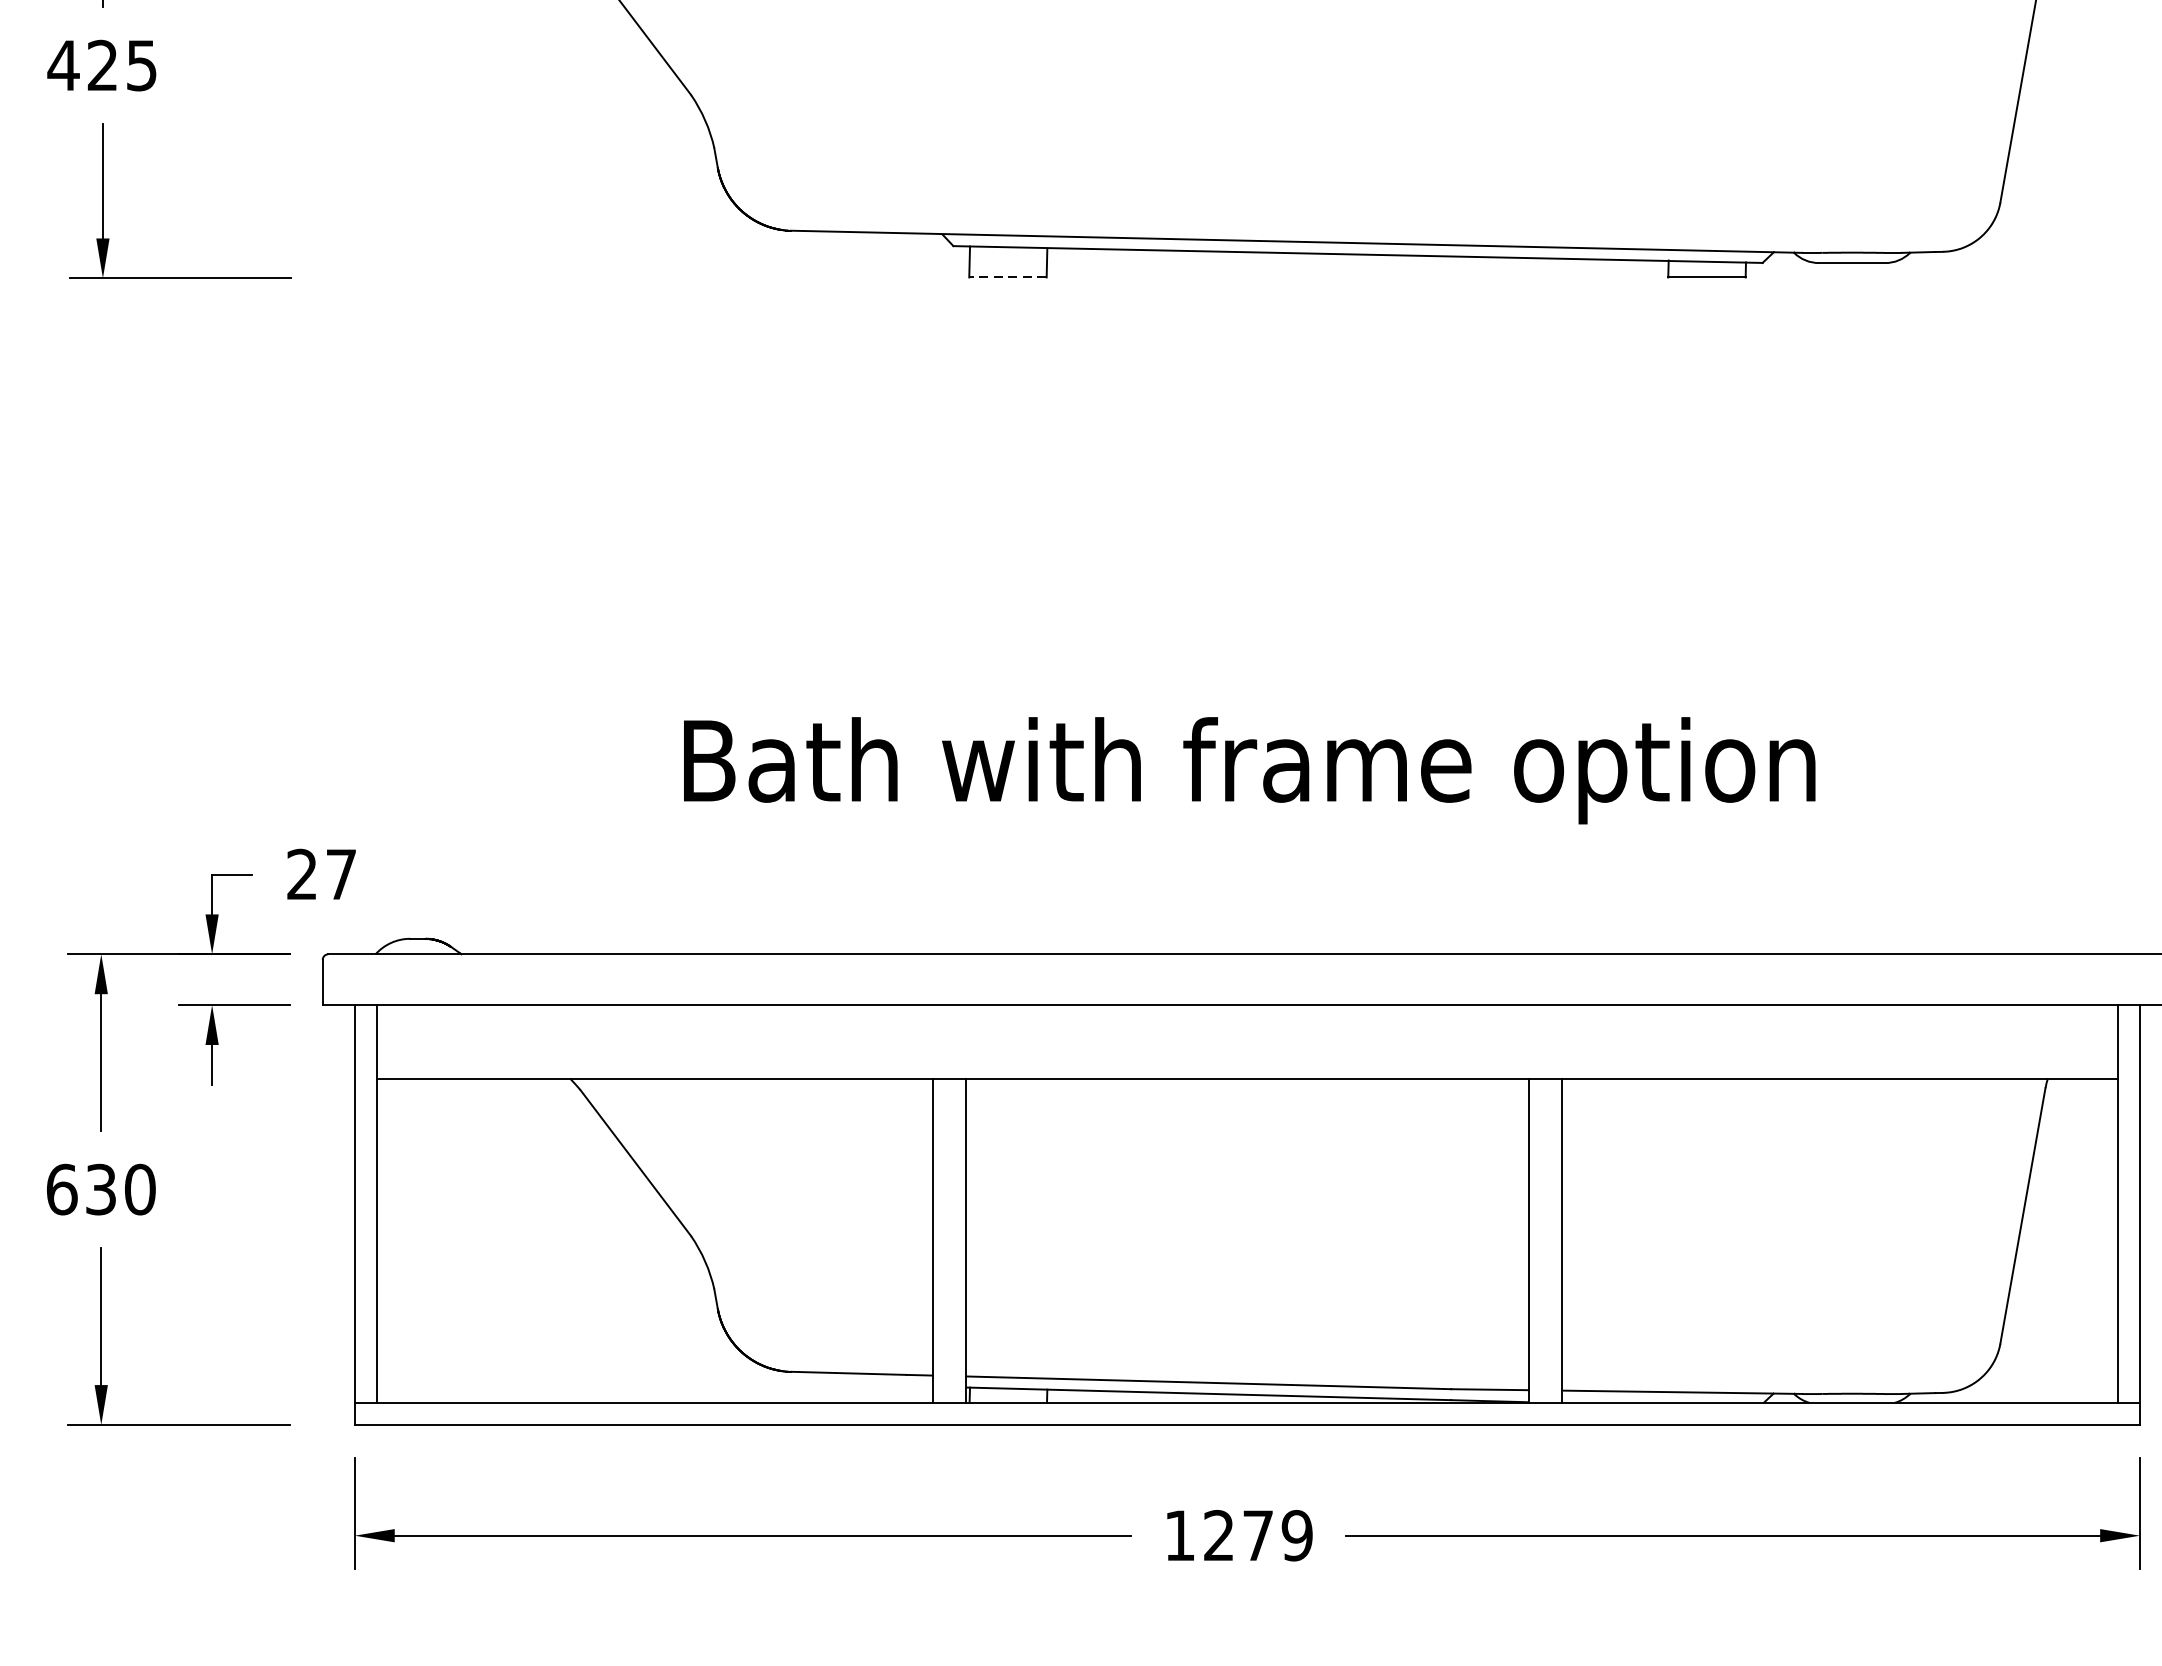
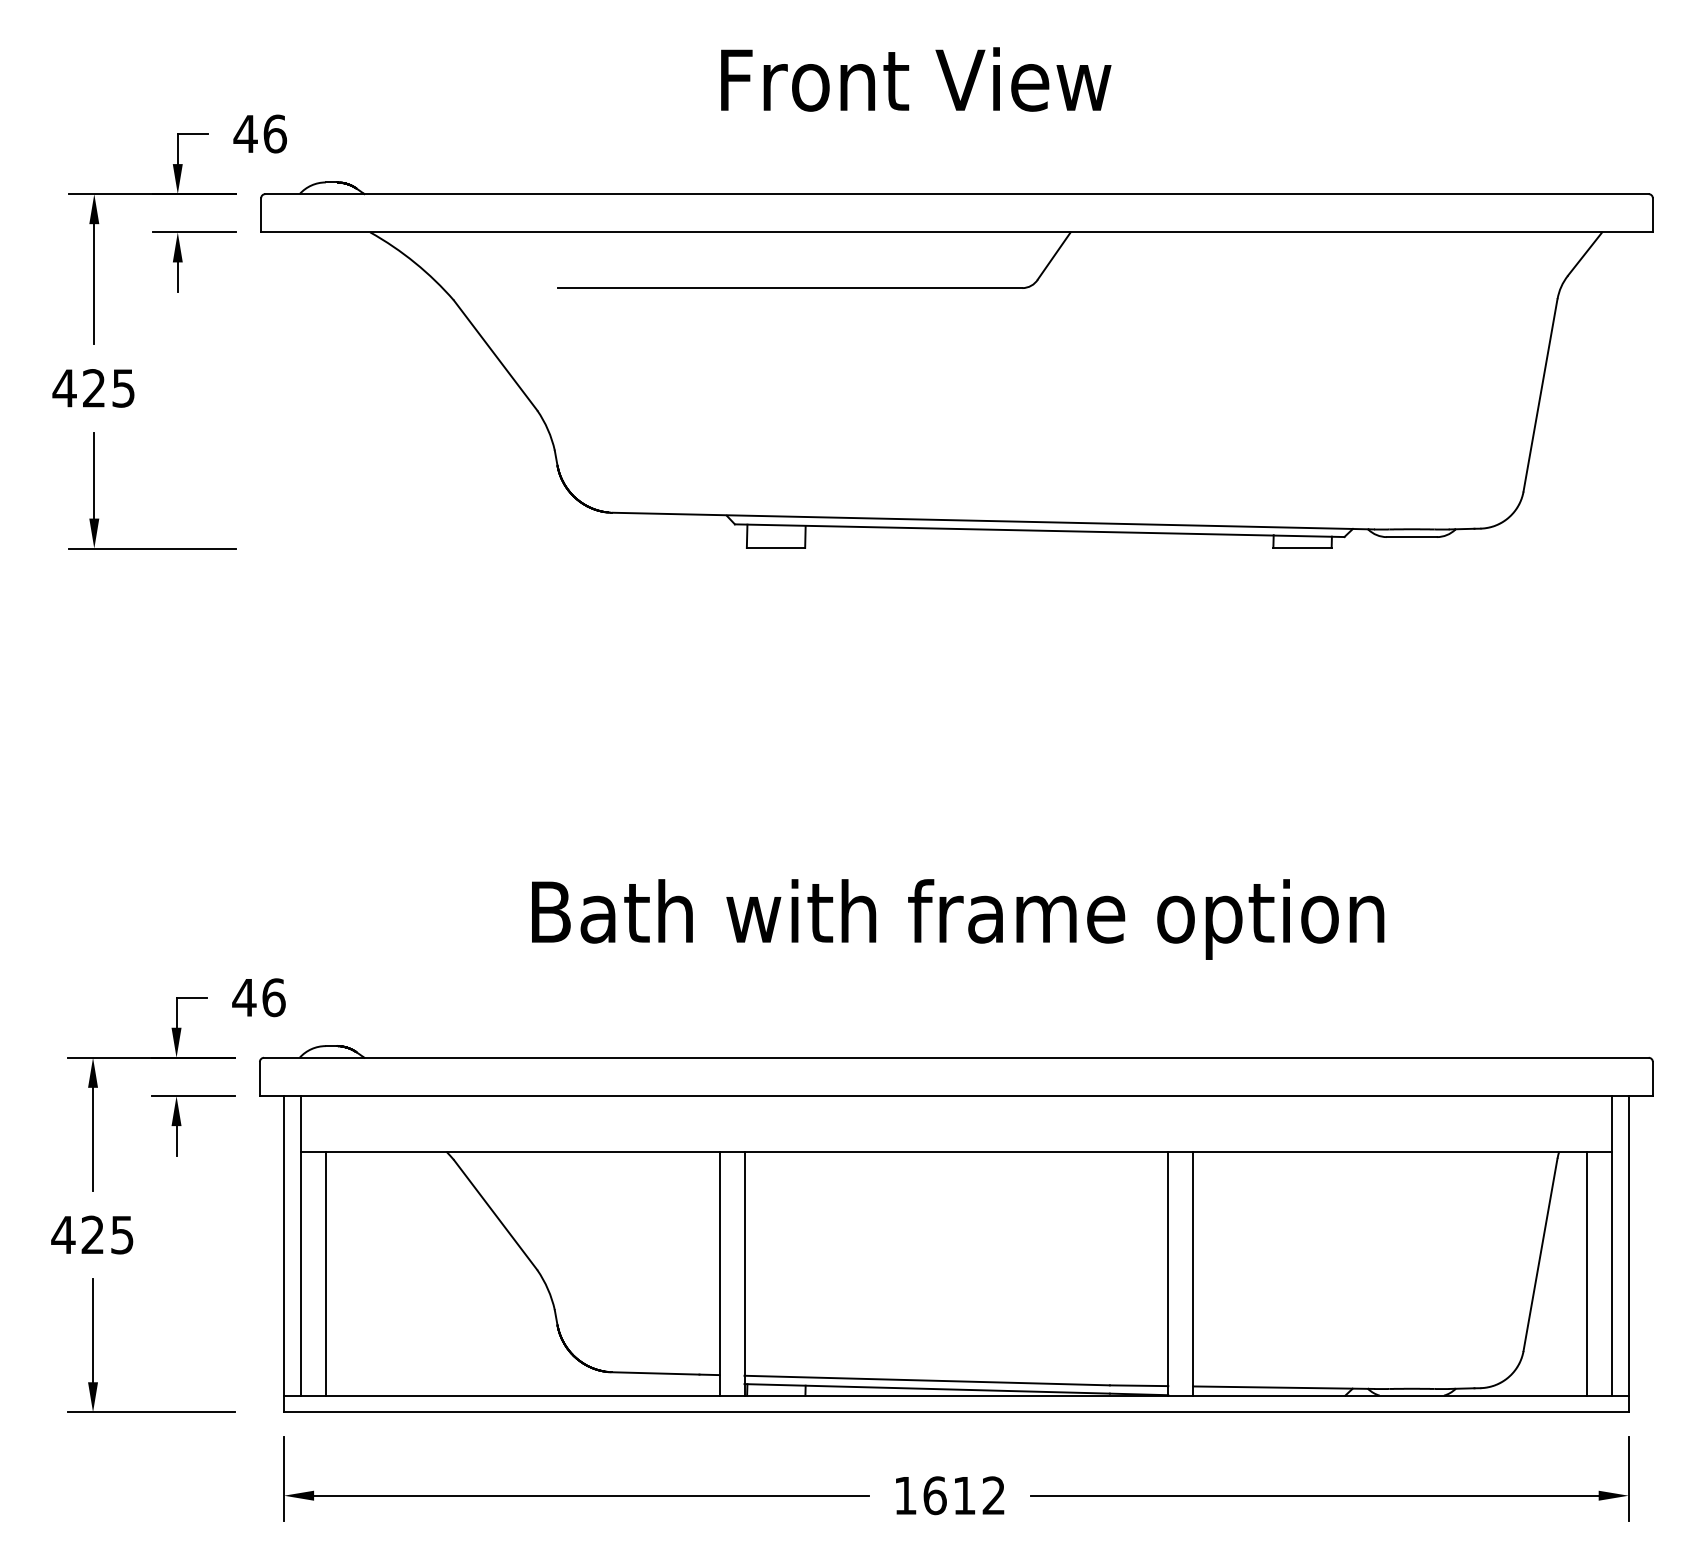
line: (1007, 276) -> (775, 547), dashed -> solid
text: (320, 874) -> (258, 997), 27 -> 46
text: (100, 1188) -> (92, 1234), 630 -> 425
line: (409, 1240) -> (325, 1273), added
line: (2085, 1240) -> (1587, 1273), added
text: (1258, 1535) -> (964, 1495), 1279 -> 1612

